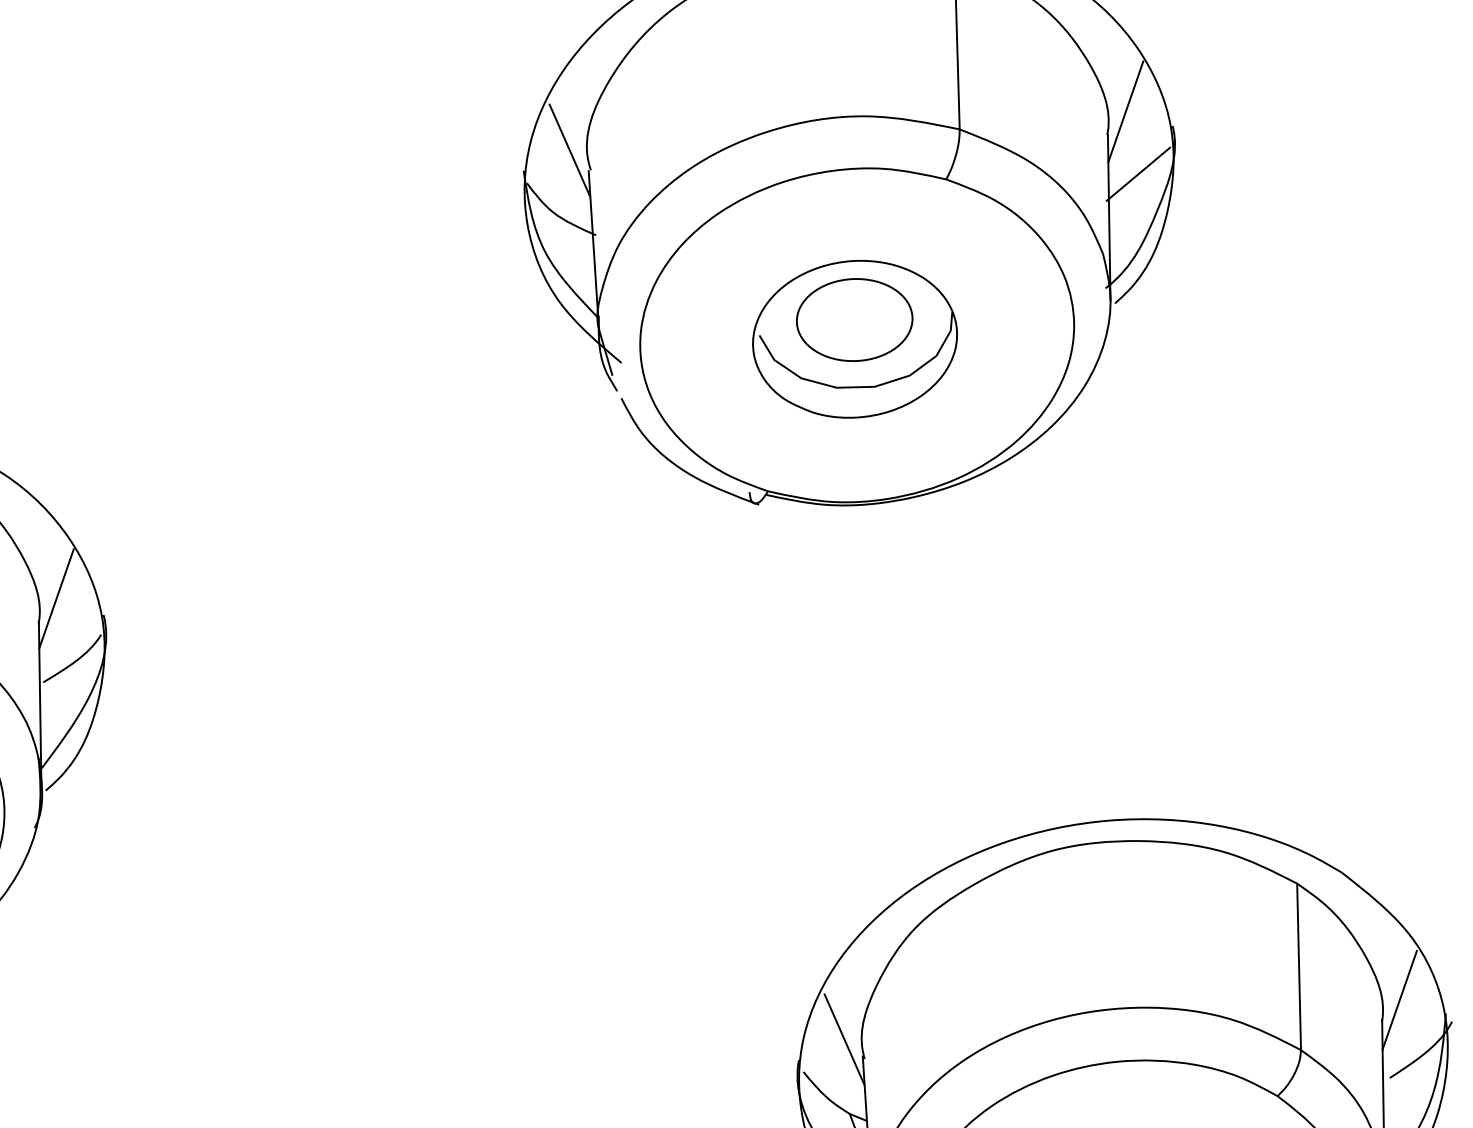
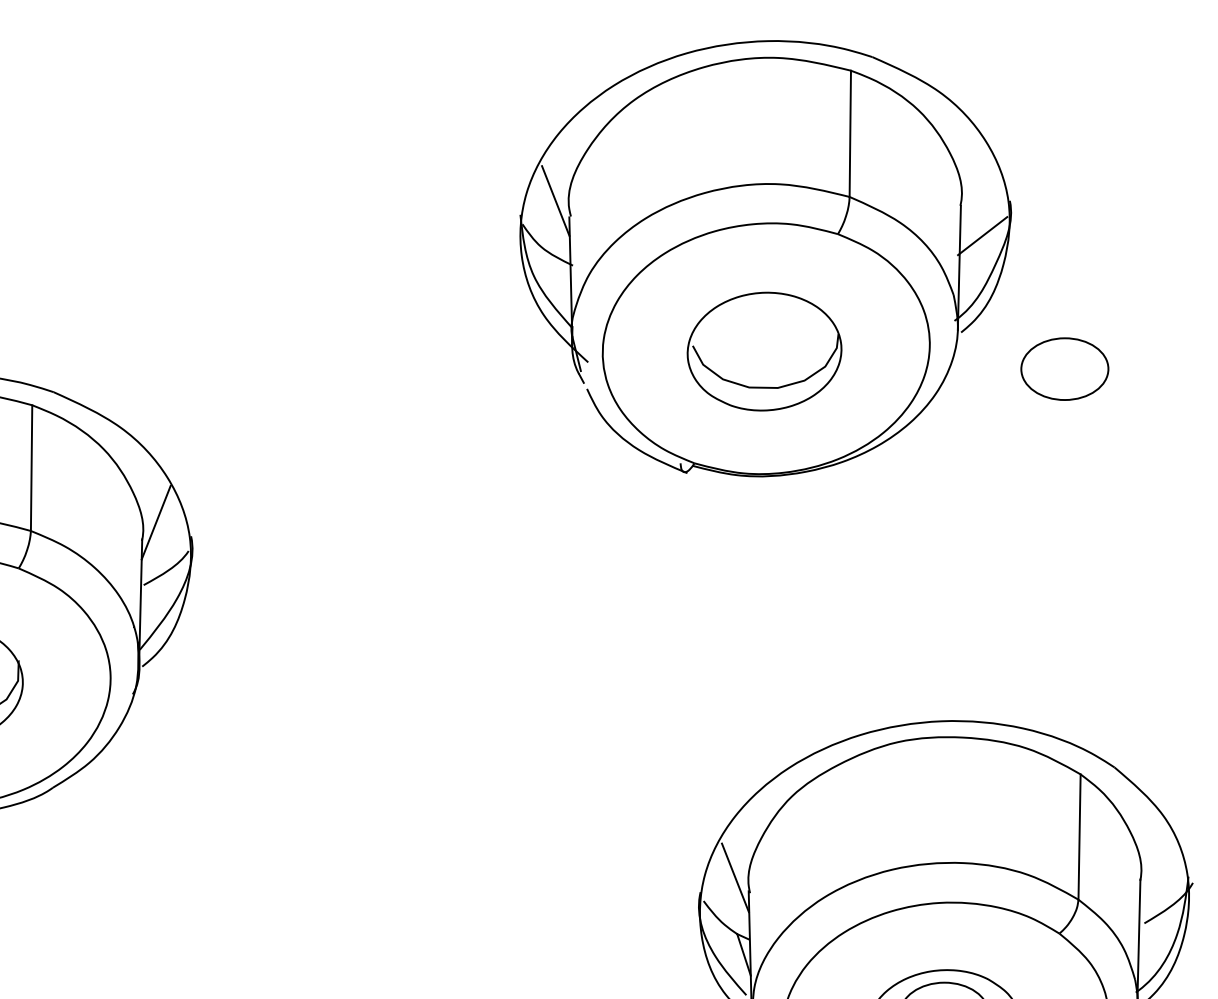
line: (1125, 111) -> (974, 188), removed
part: (854, 319) -> (1064, 368), moved
line: (1398, 999) -> (1153, 864), removed

